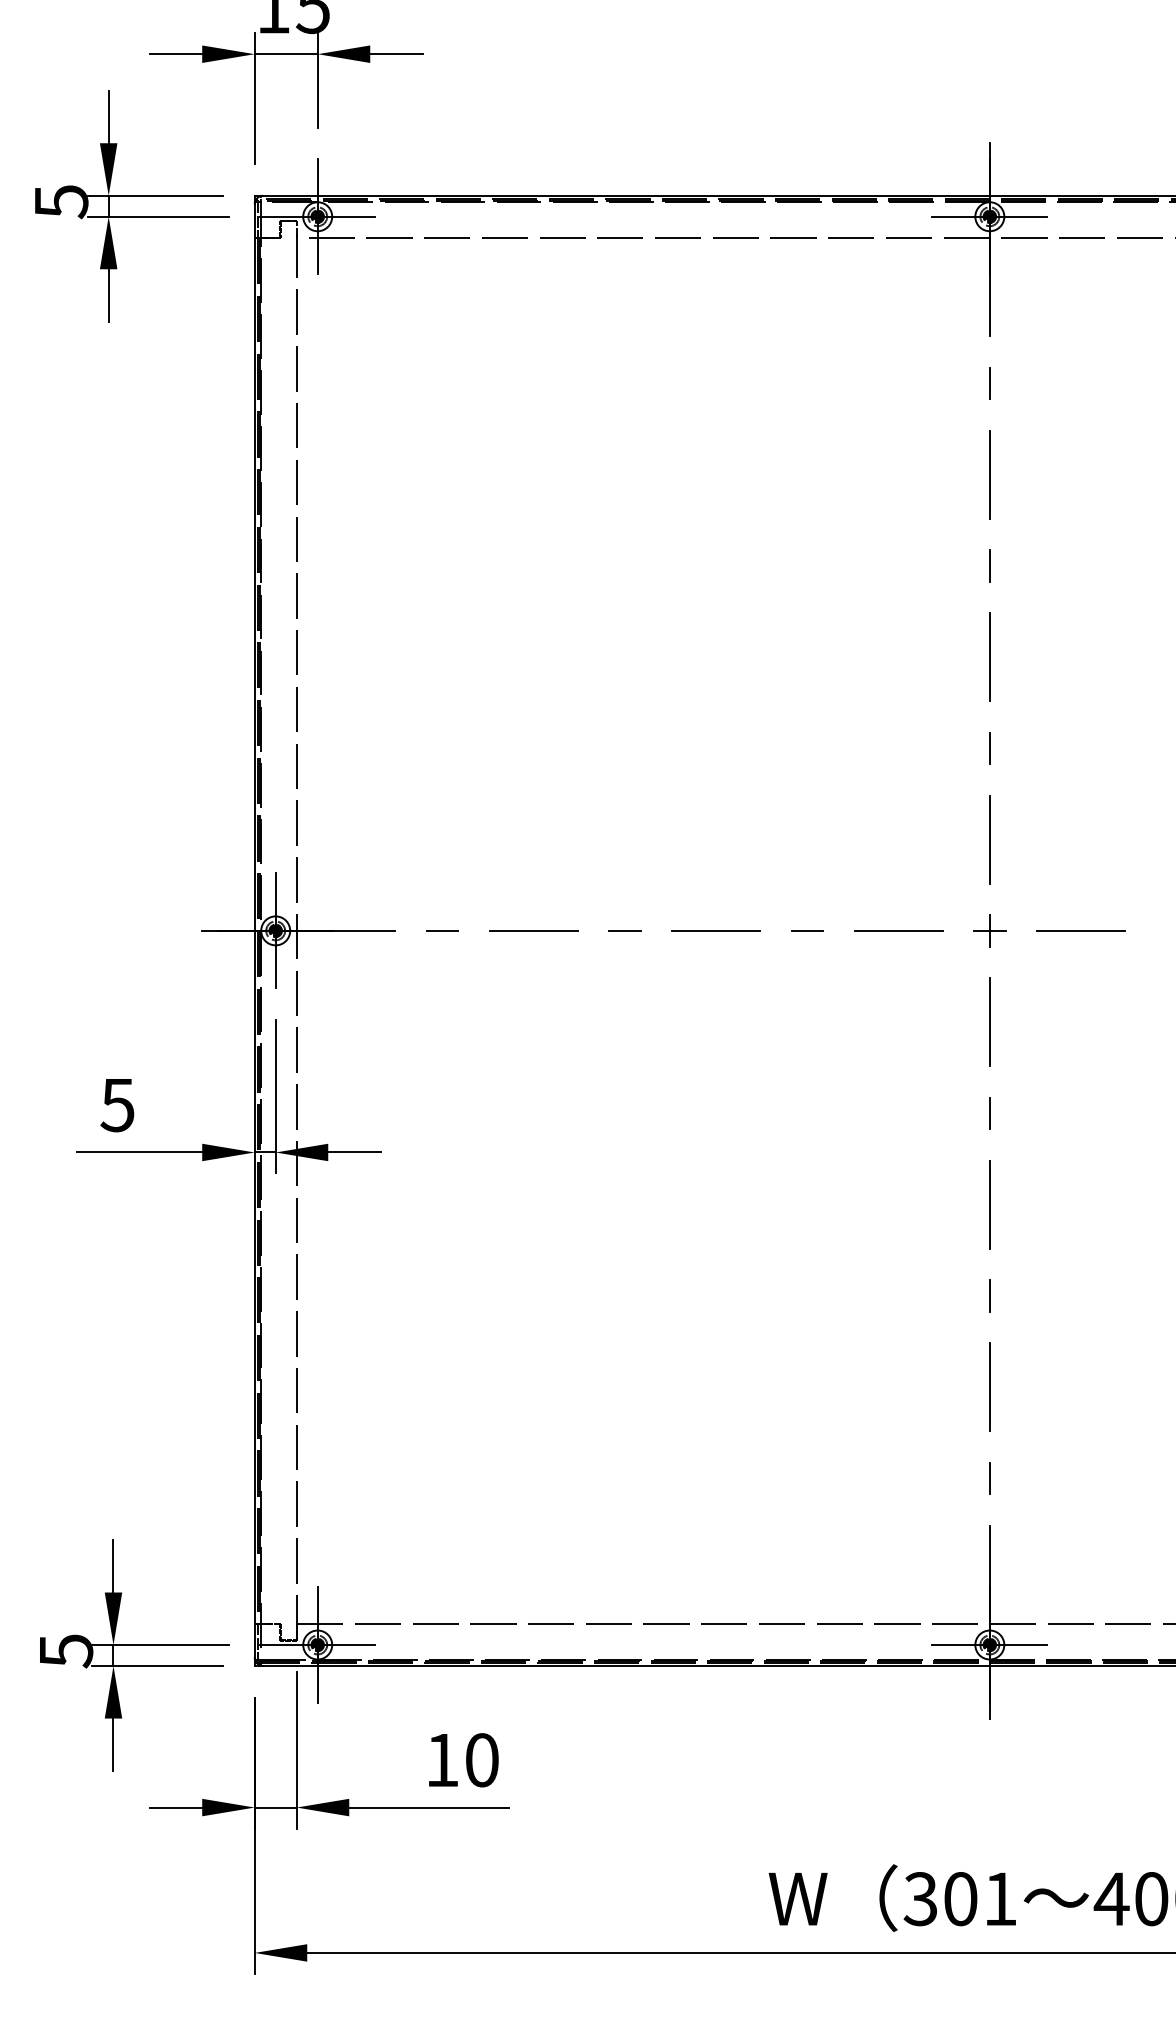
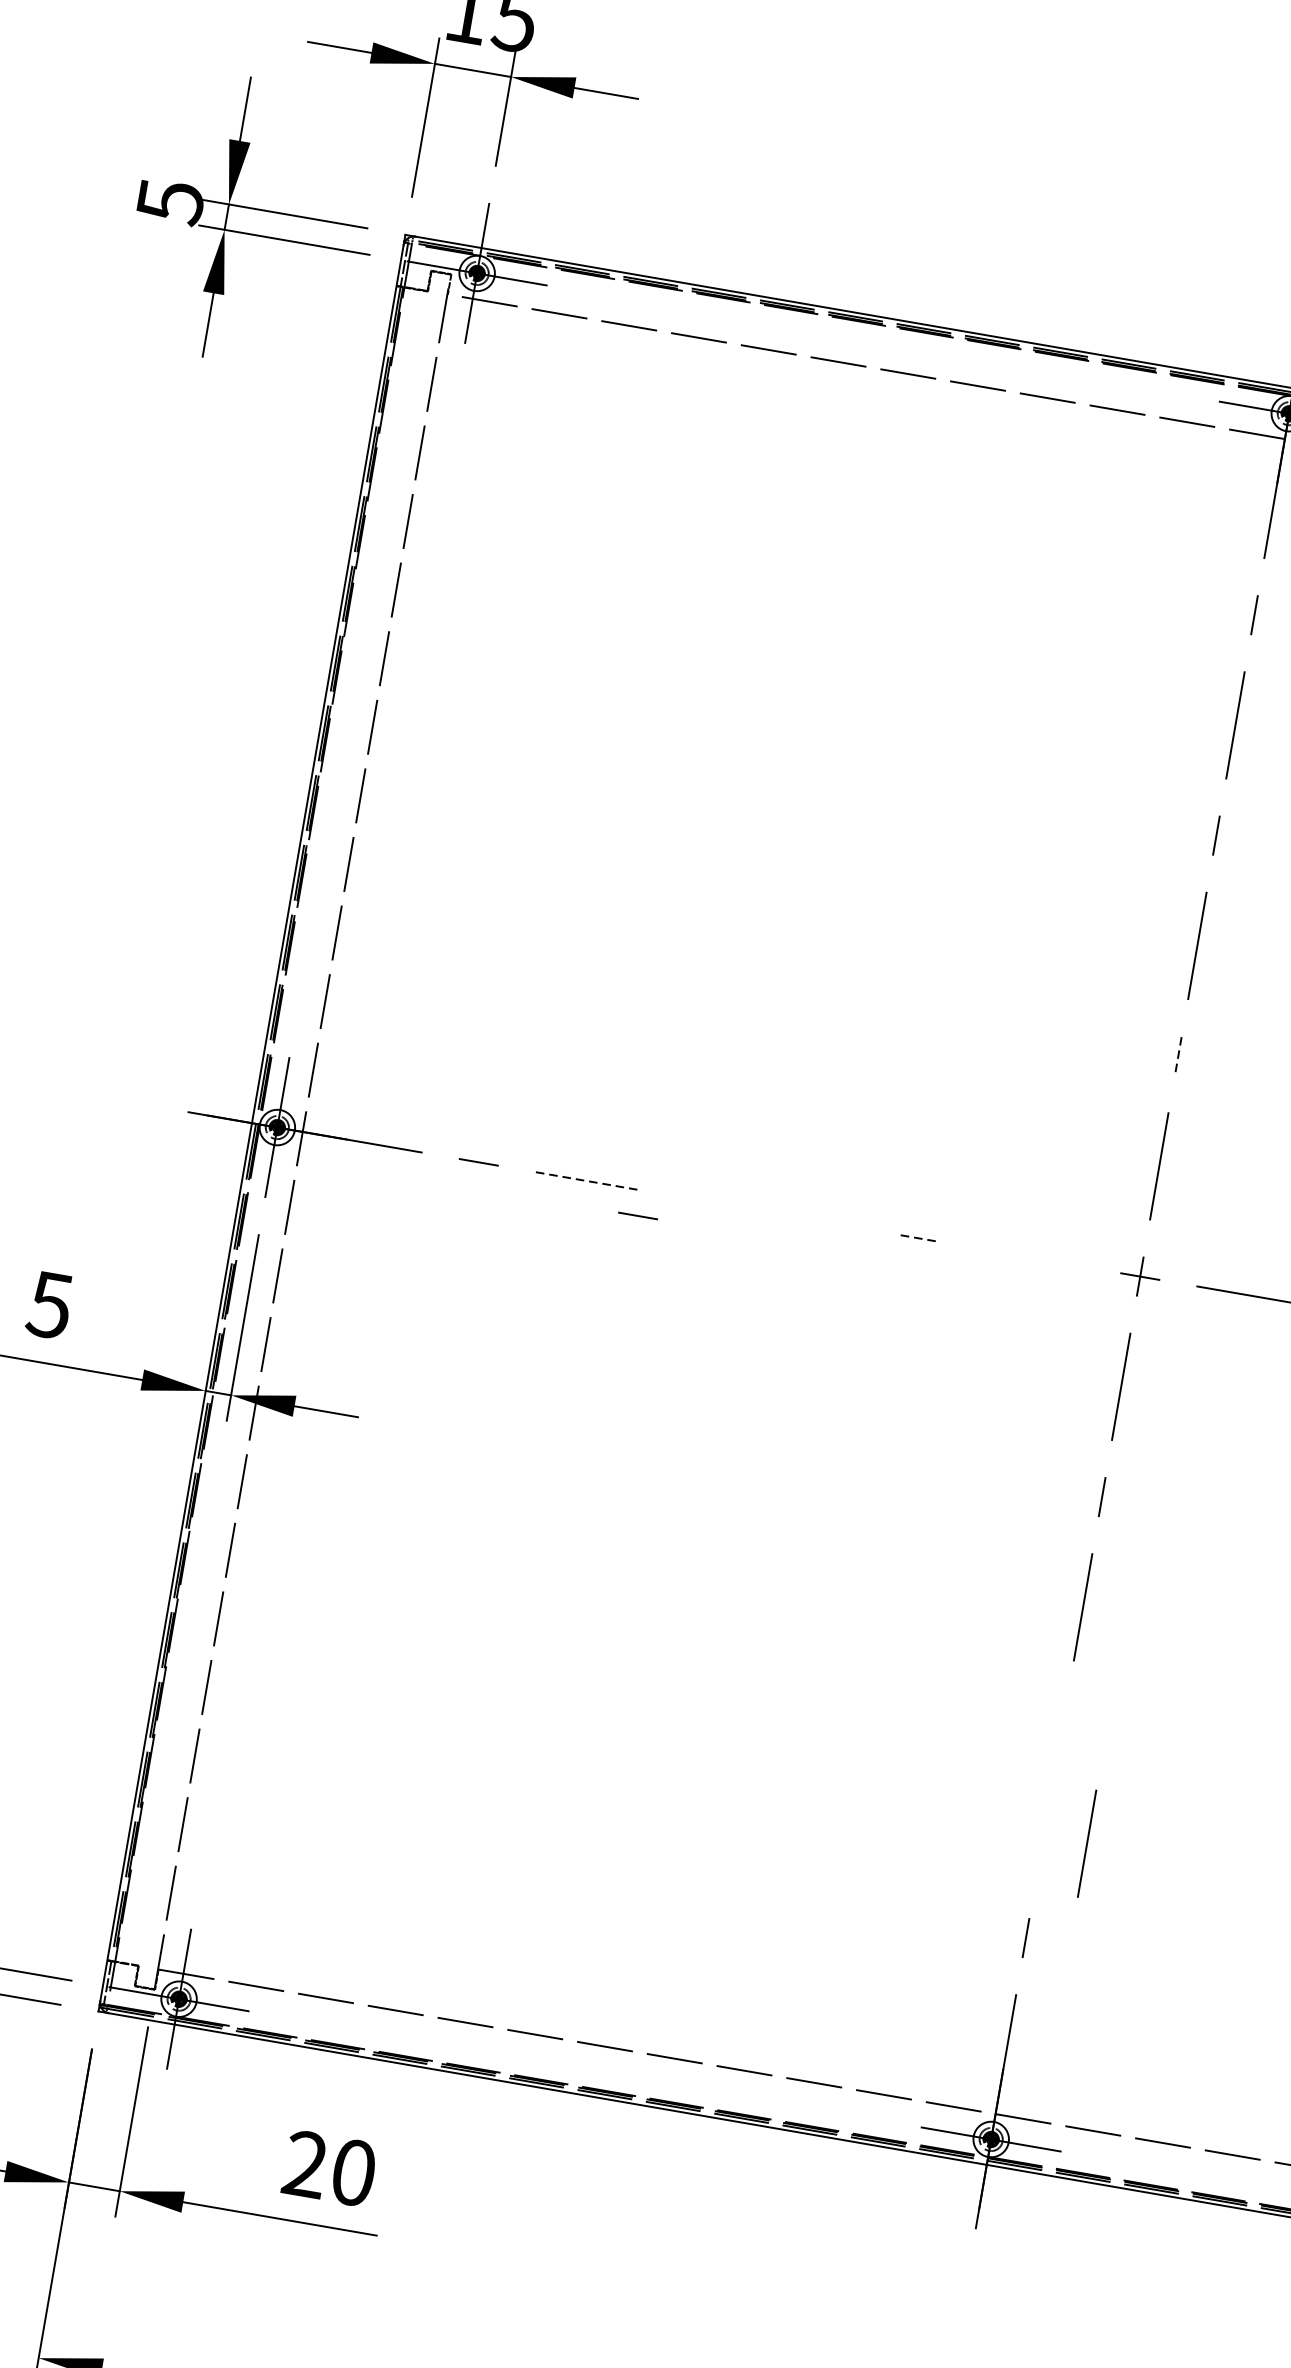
line: (989, 748) -> (1177, 1056), solid -> dashed
line: (533, 930) -> (588, 1180), solid -> dashed
line: (624, 930) -> (637, 1215), moved
line: (716, 930) -> (810, 1219), removed
line: (807, 930) -> (920, 1238), solid -> dashed
line: (898, 930) -> (1029, 1257), removed
line: (989, 1295) -> (1063, 1717), removed
line: (989, 1386) -> (1086, 1843), moved
text: (441, 1759) -> (304, 2163), 10 -> 20

